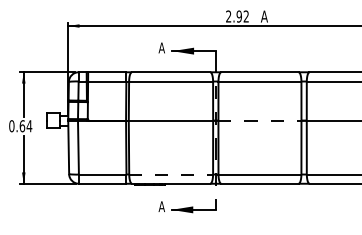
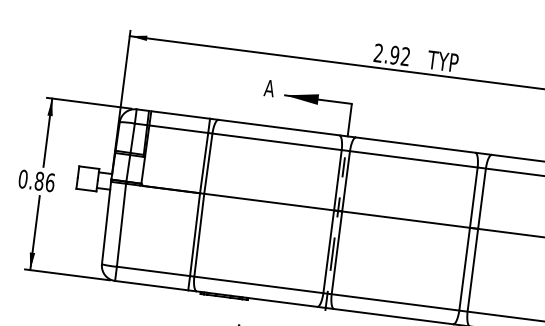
text: (270, 16) -> (442, 61), A -> TYP
line: (259, 120) -> (405, 219), dashed -> solid
text: (25, 126) -> (44, 182), 0.64 -> 0.86
line: (171, 174) -> (259, 284), dashed -> solid

